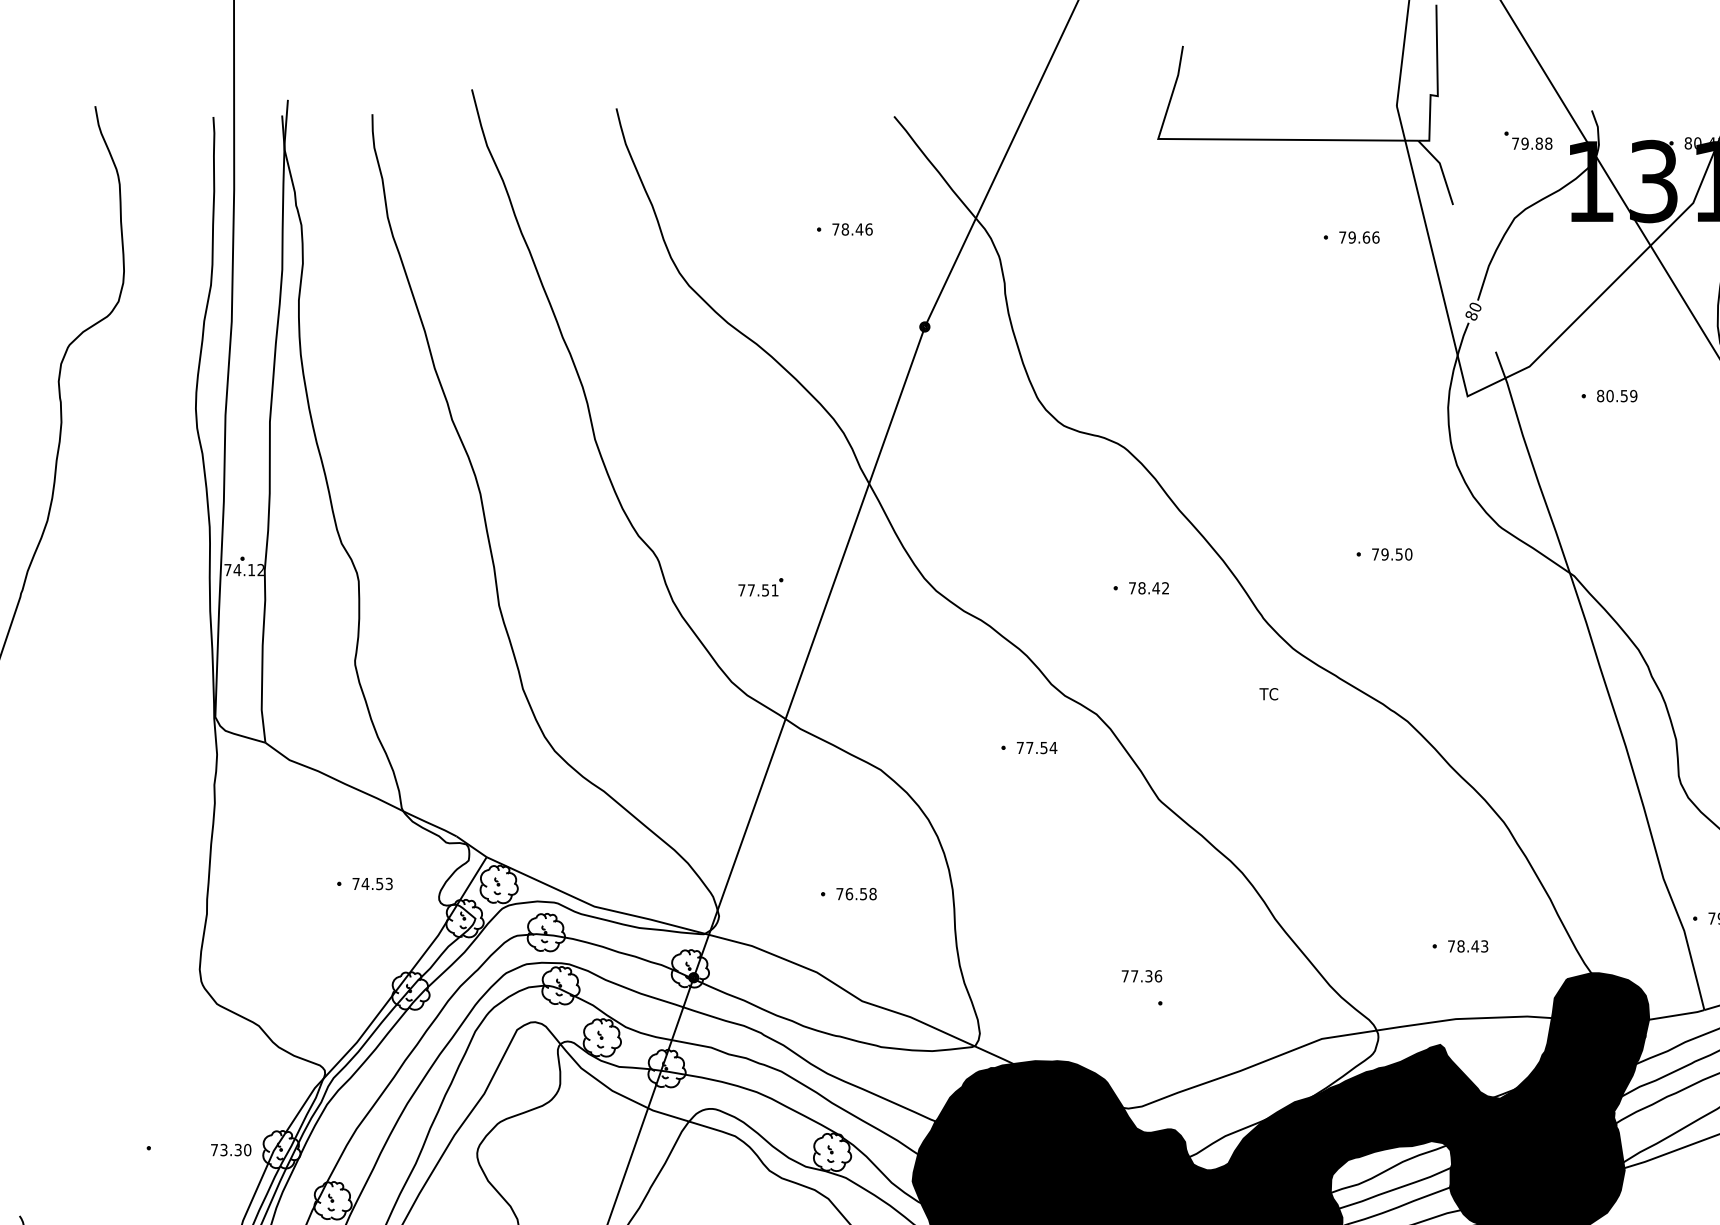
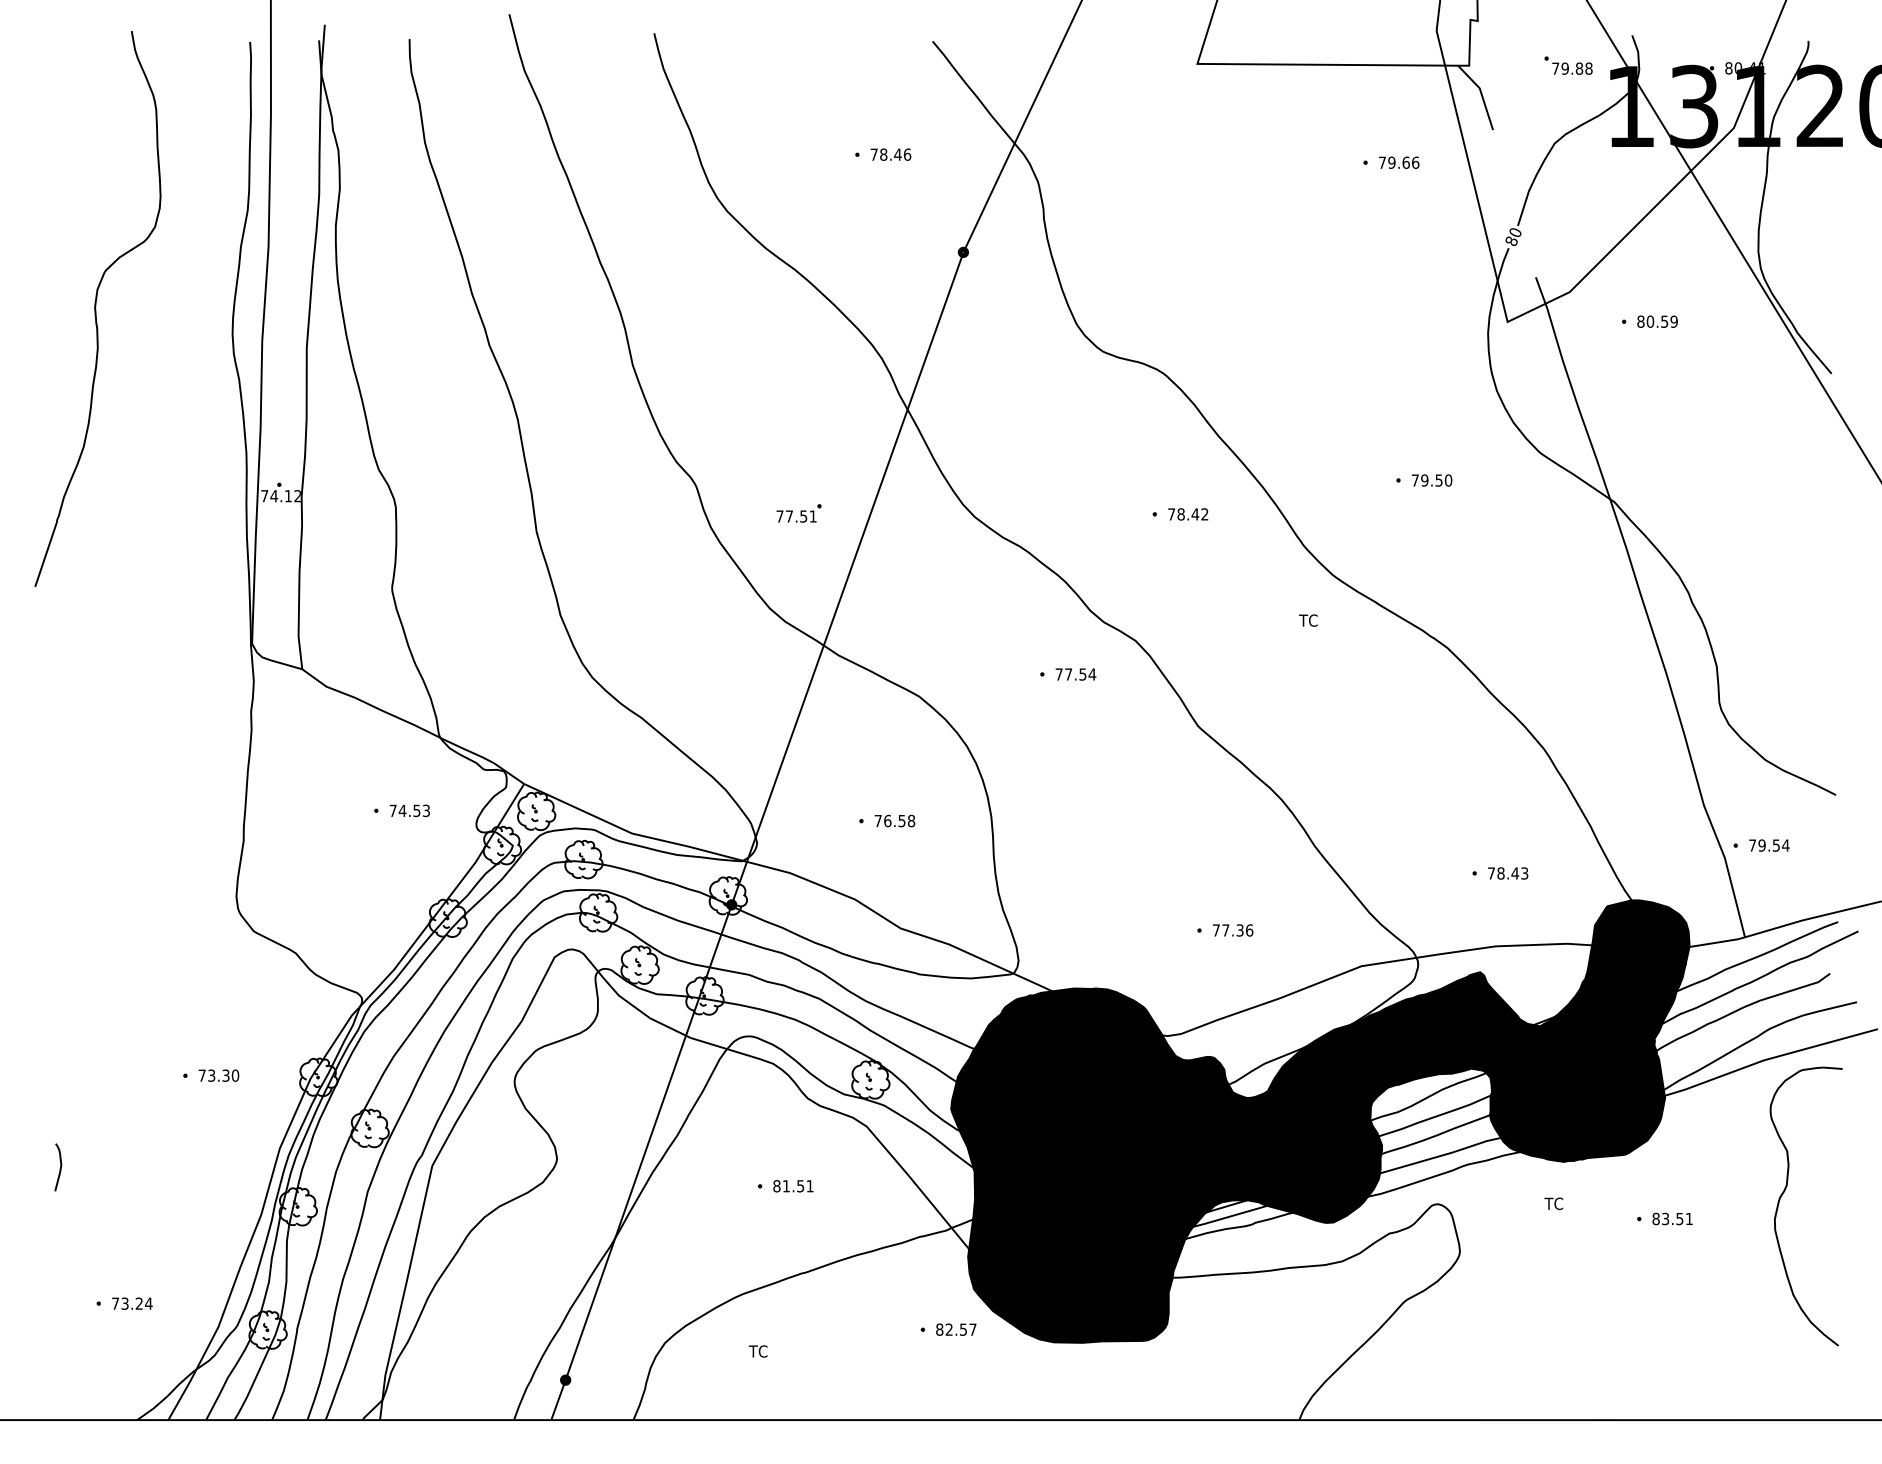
text: (1142, 976) -> (1233, 930), moved
text: (230, 1149) -> (218, 1075), moved

